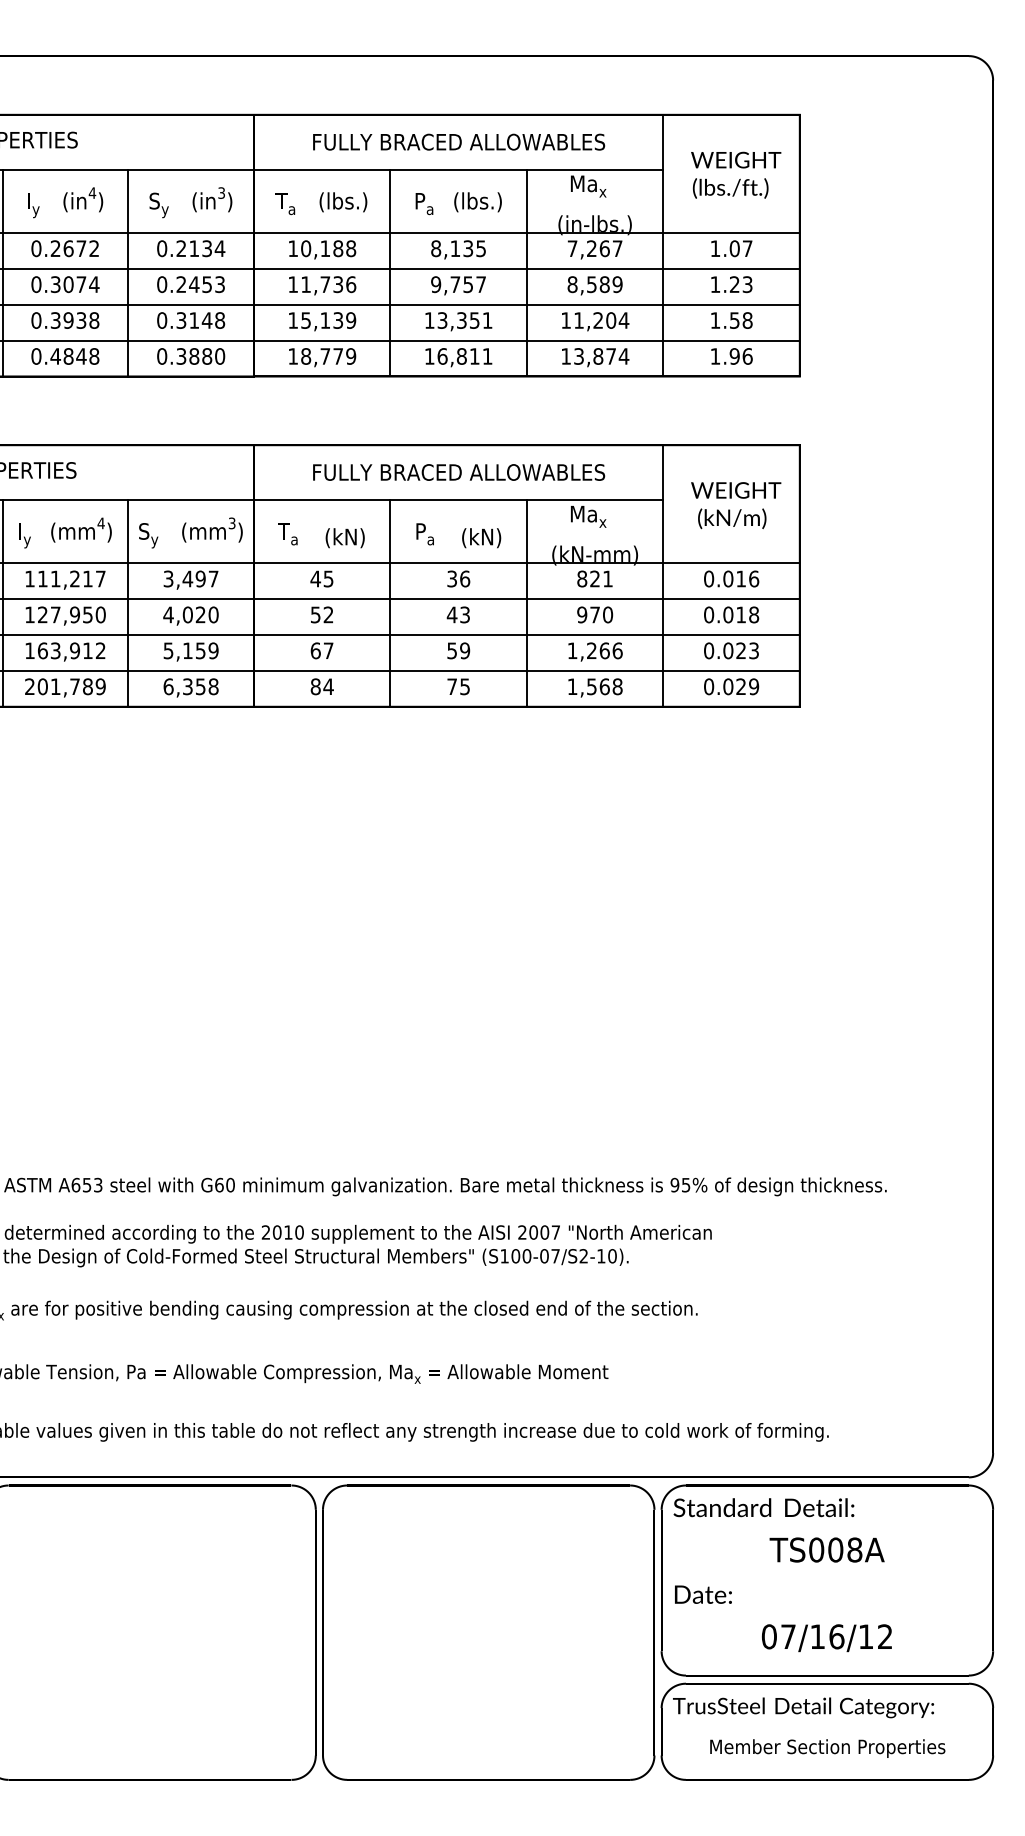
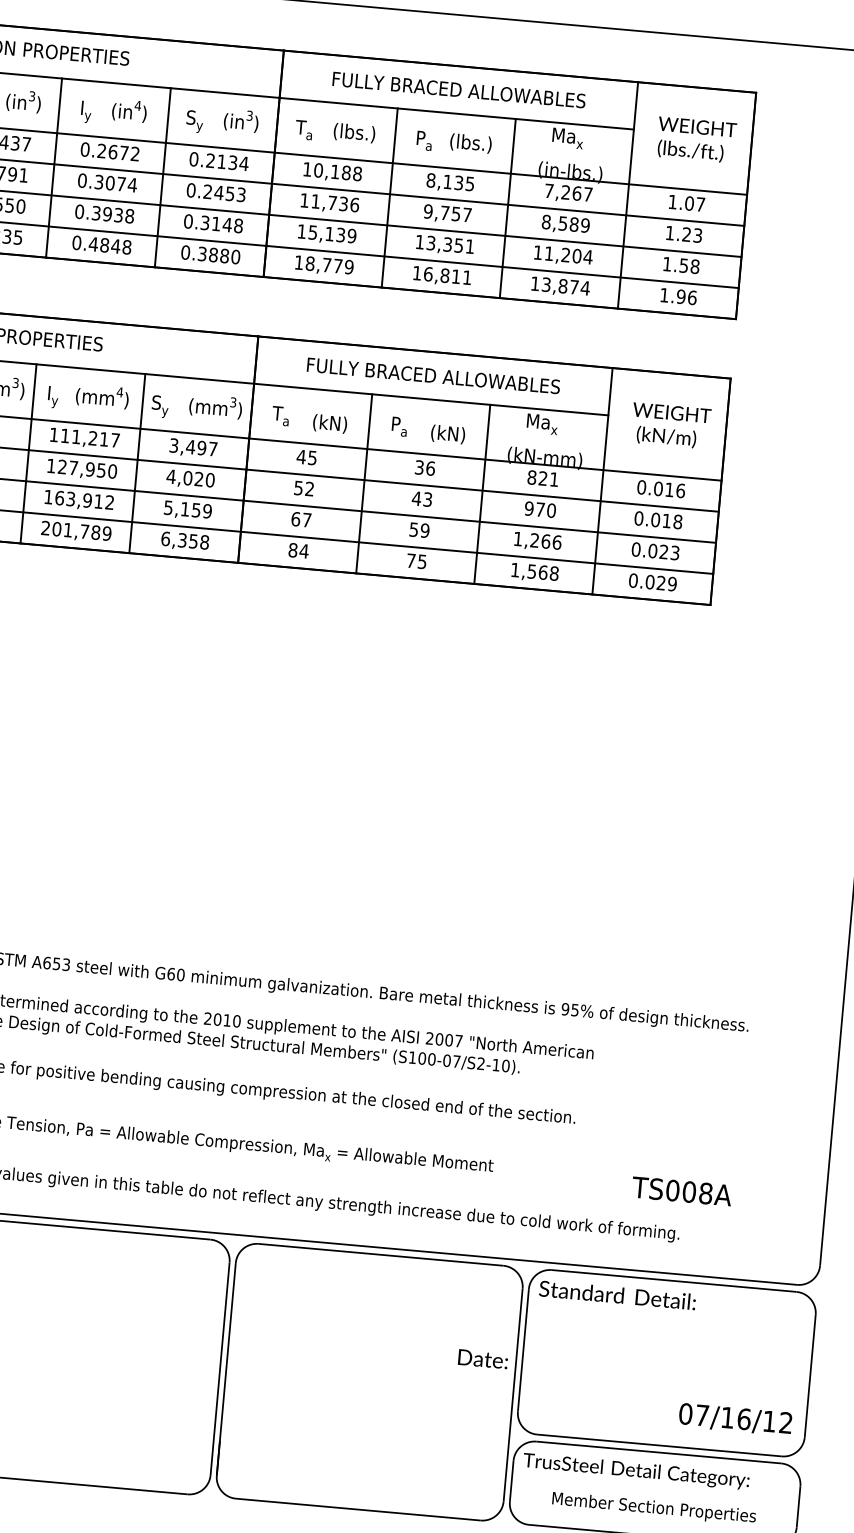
text: (826, 1549) -> (681, 1190), moved
text: (703, 1594) -> (483, 1359), moved
text: (826, 1638) -> (735, 1419), moved

